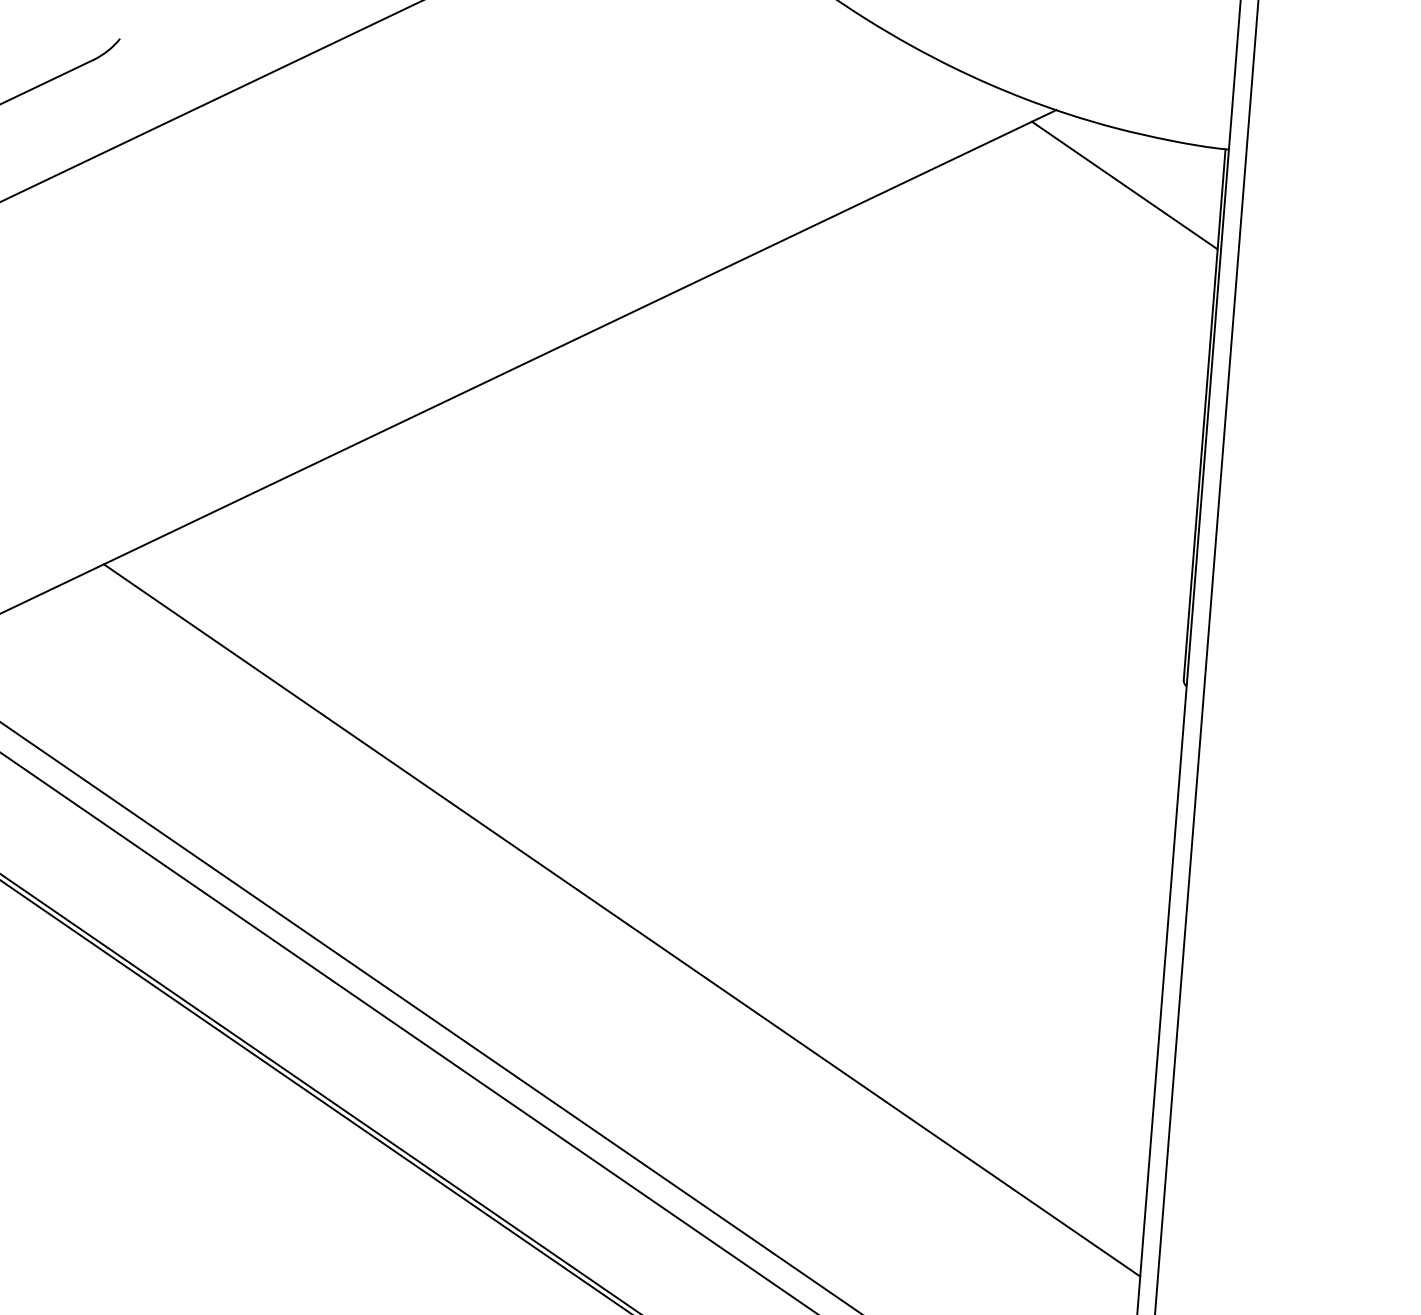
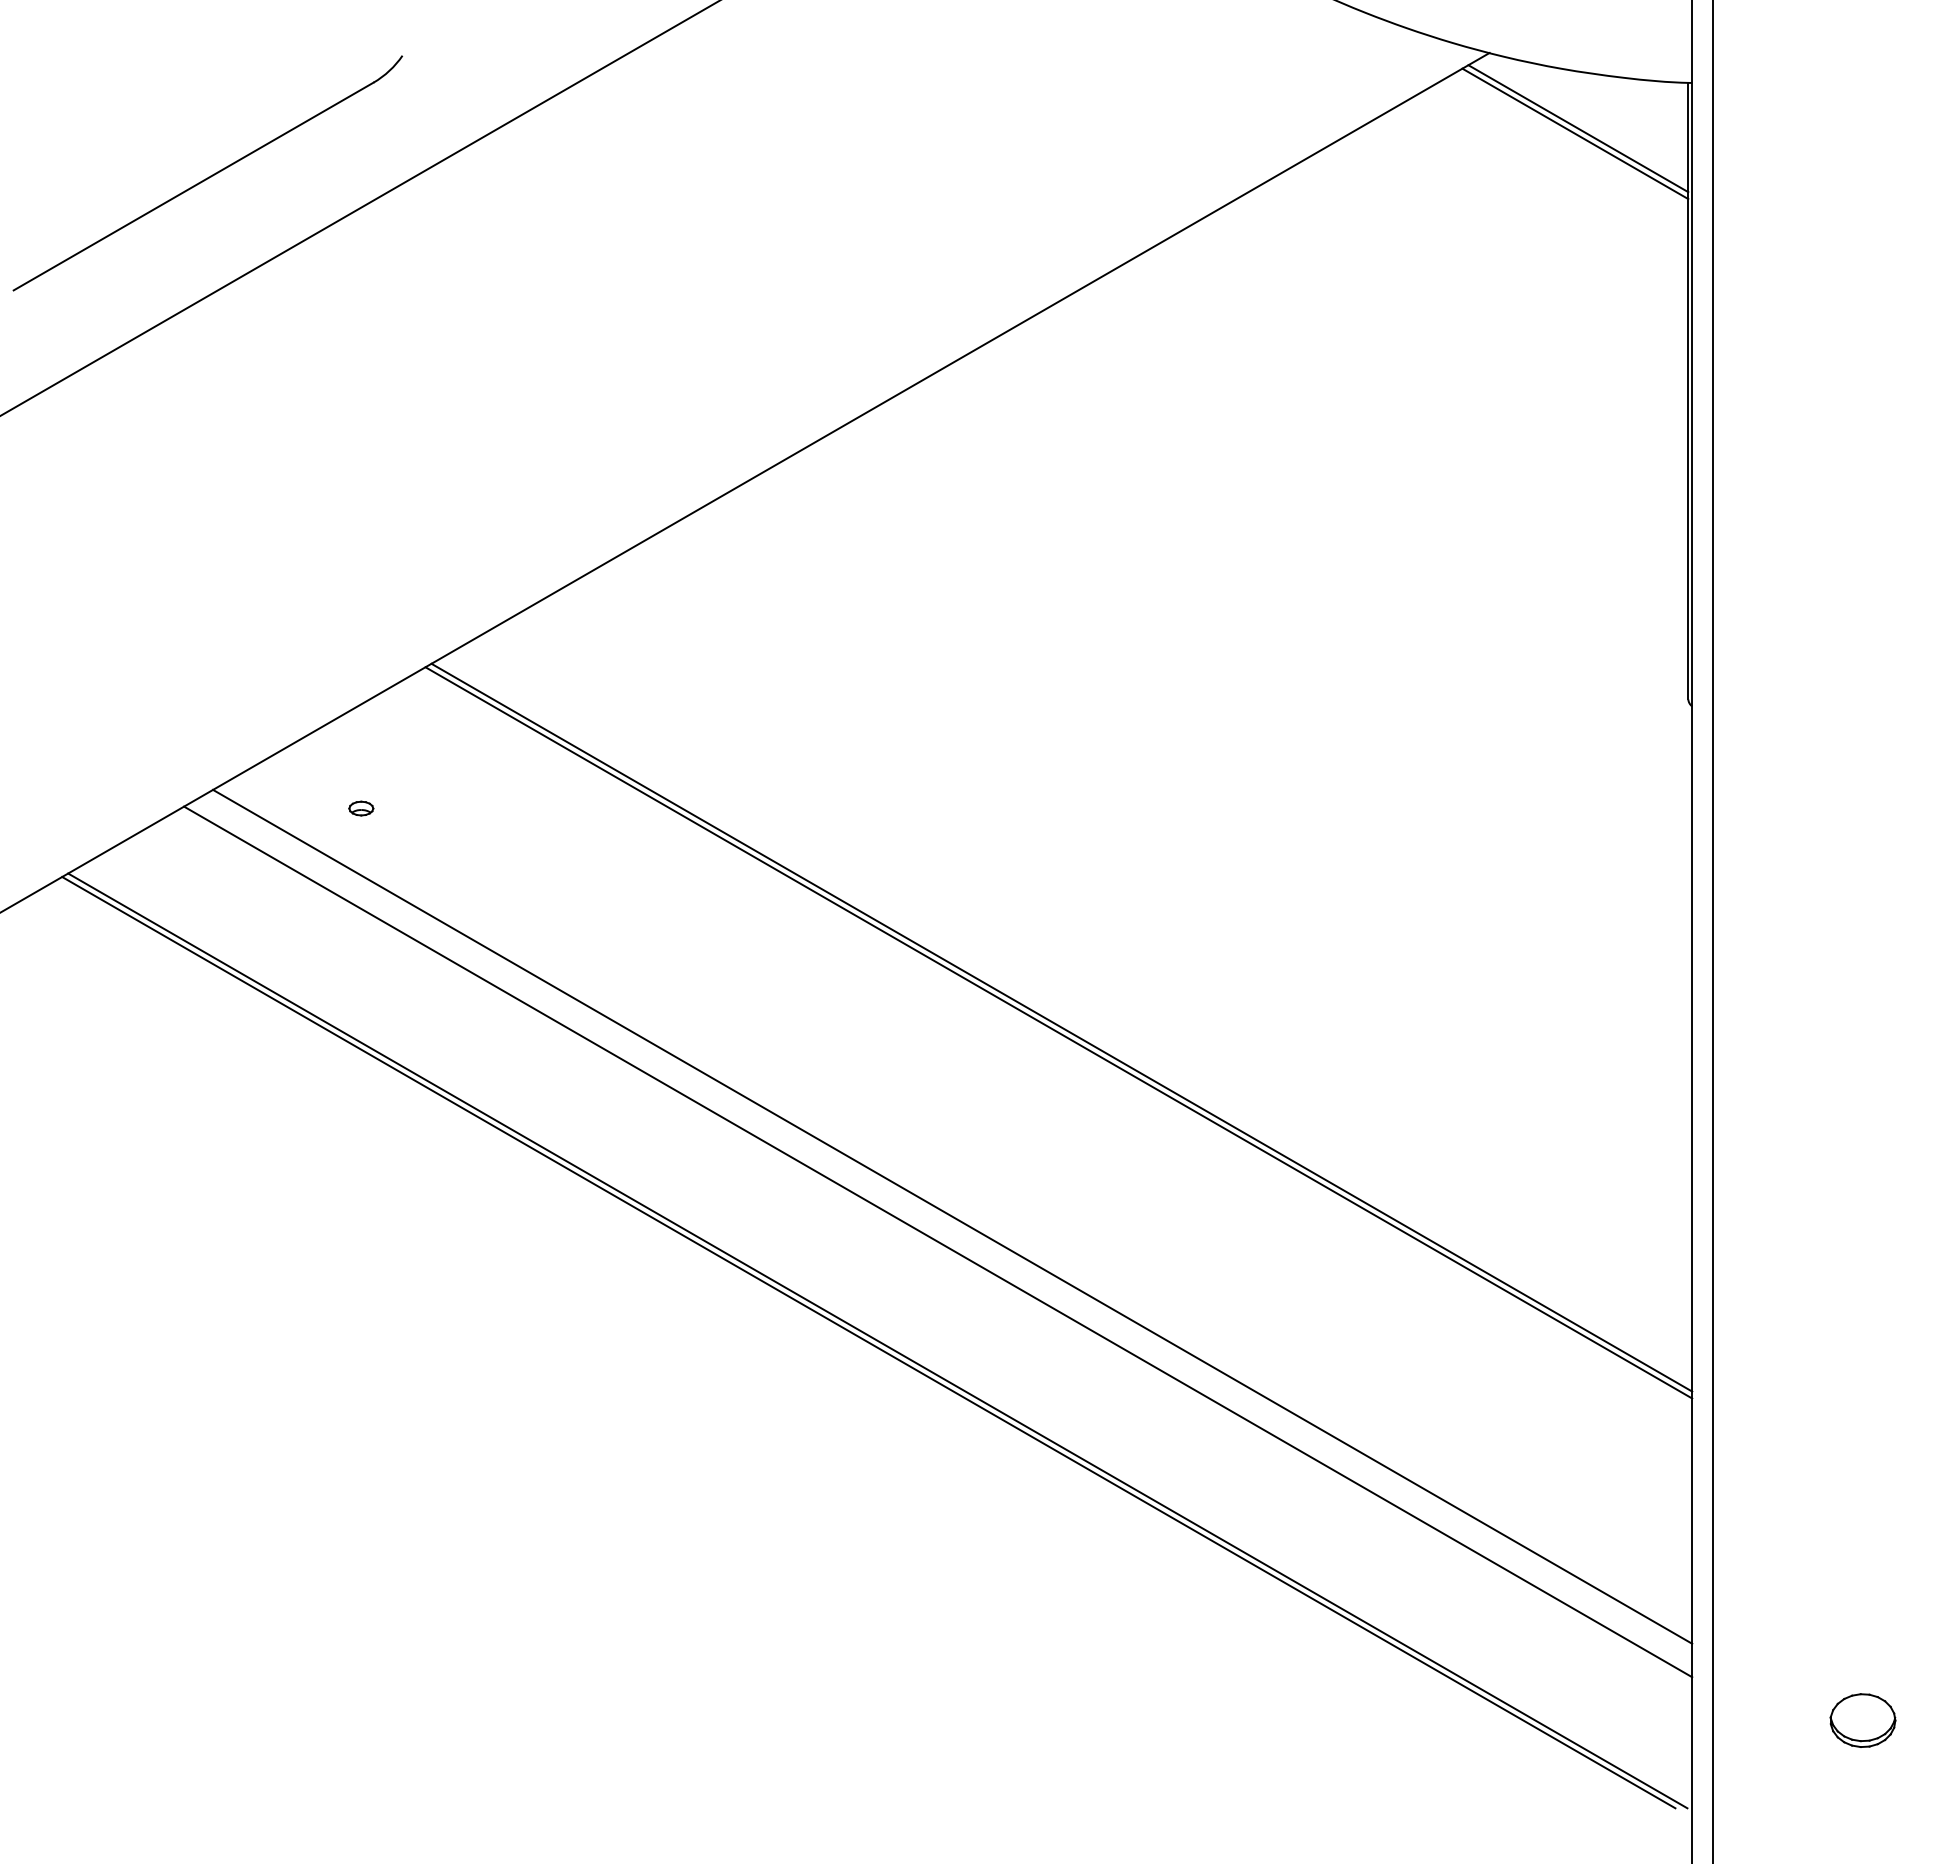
line: (1127, 181) -> (1578, 128), added
part: (33, 684) -> (361, 808), added
line: (618, 924) -> (1058, 1032), added

